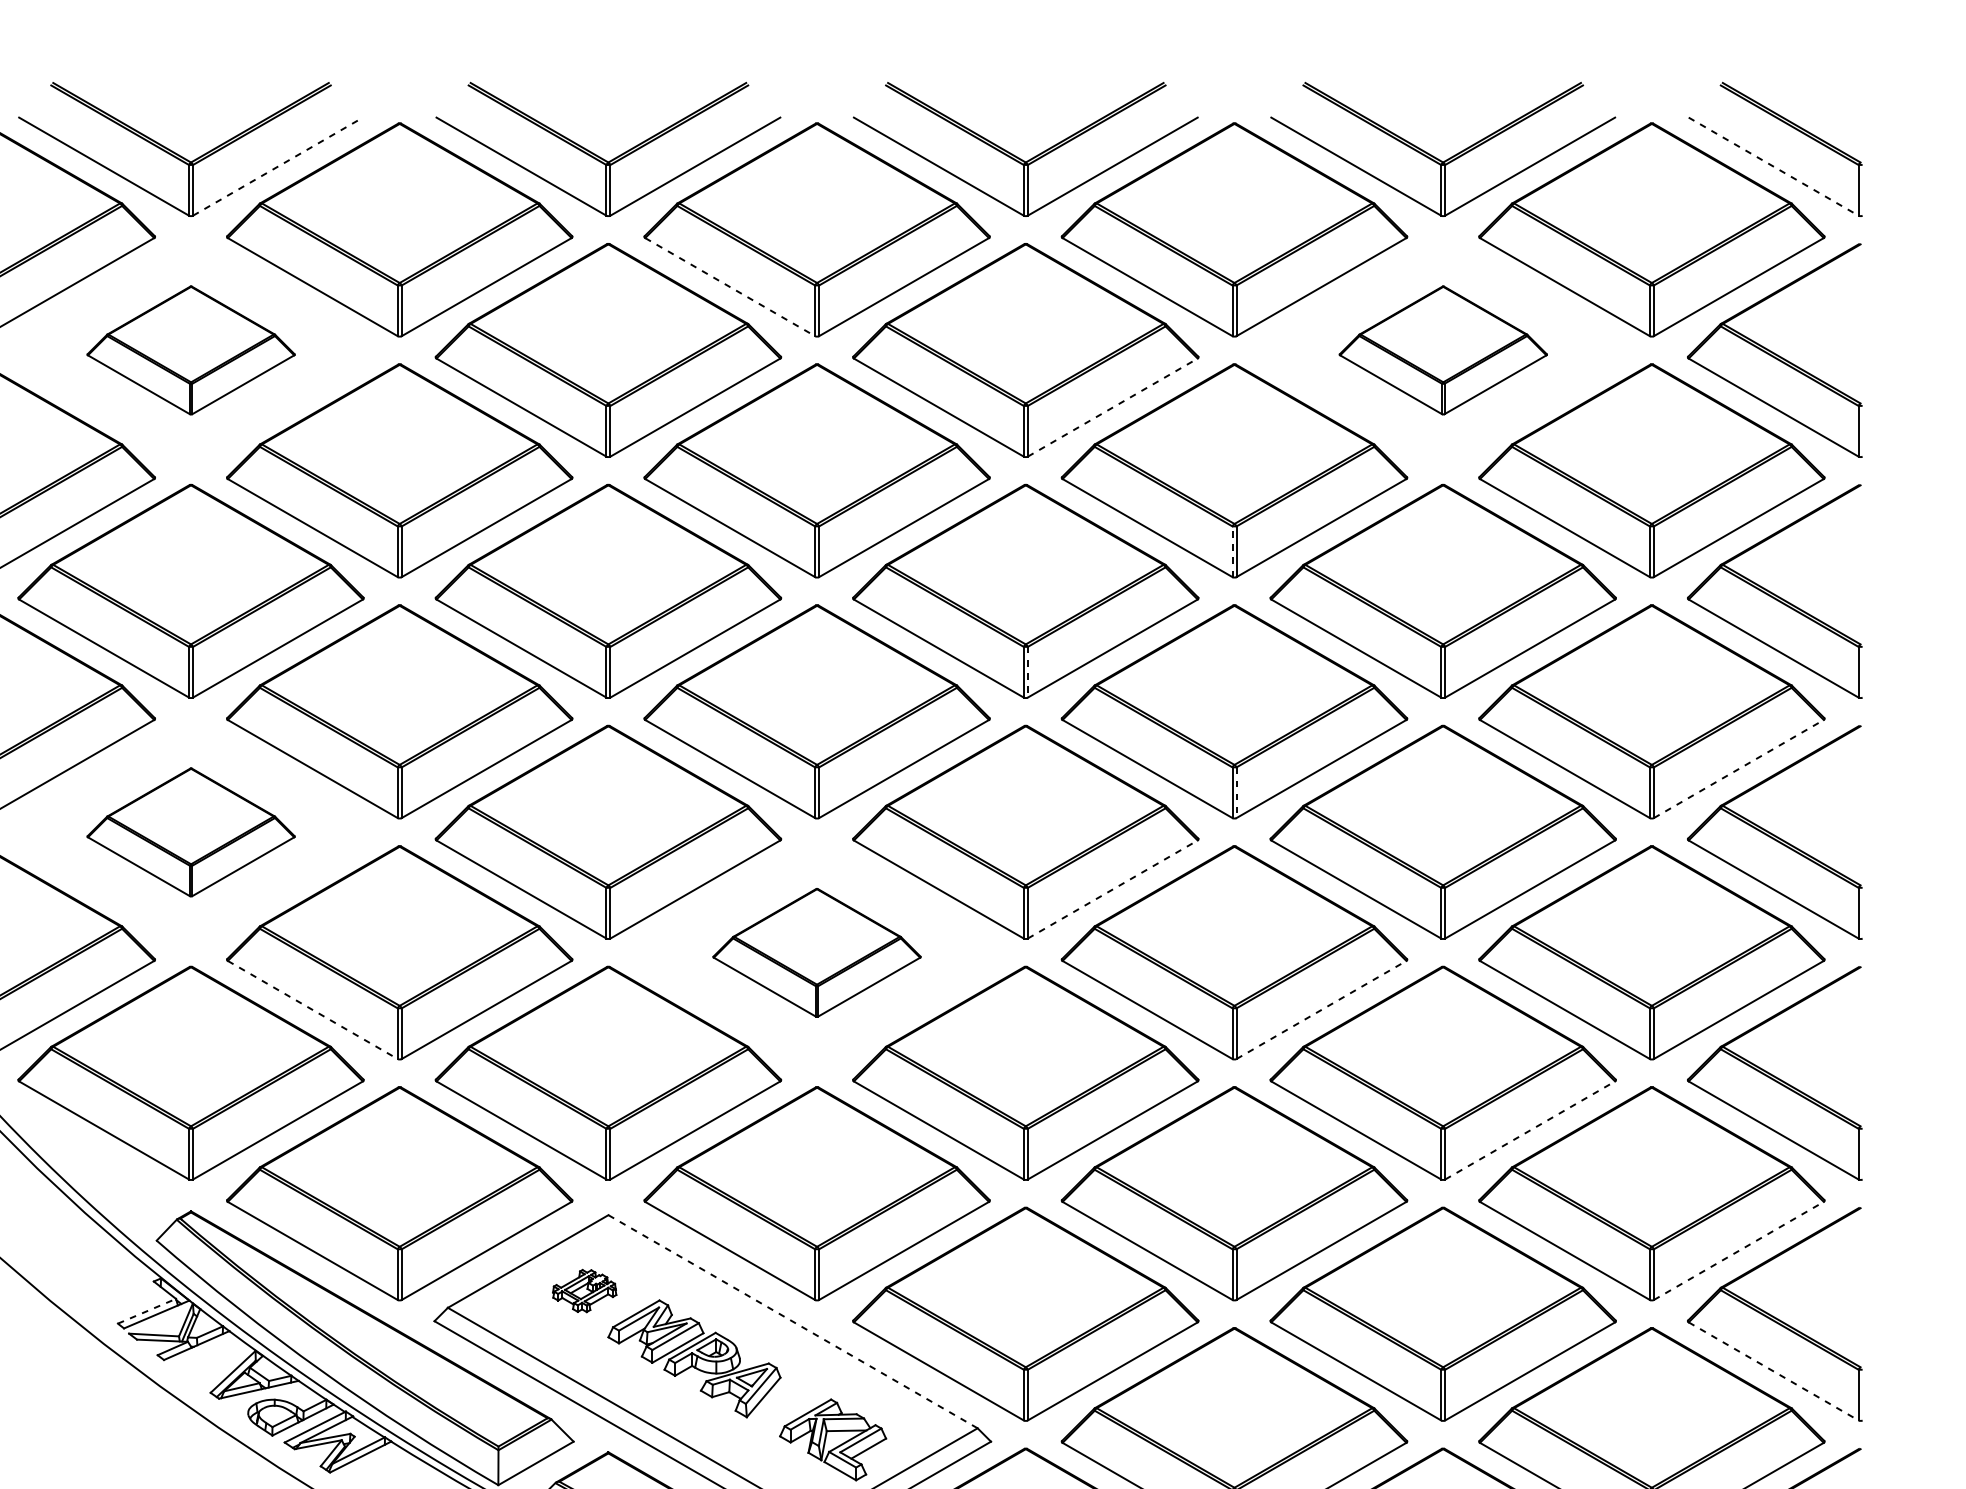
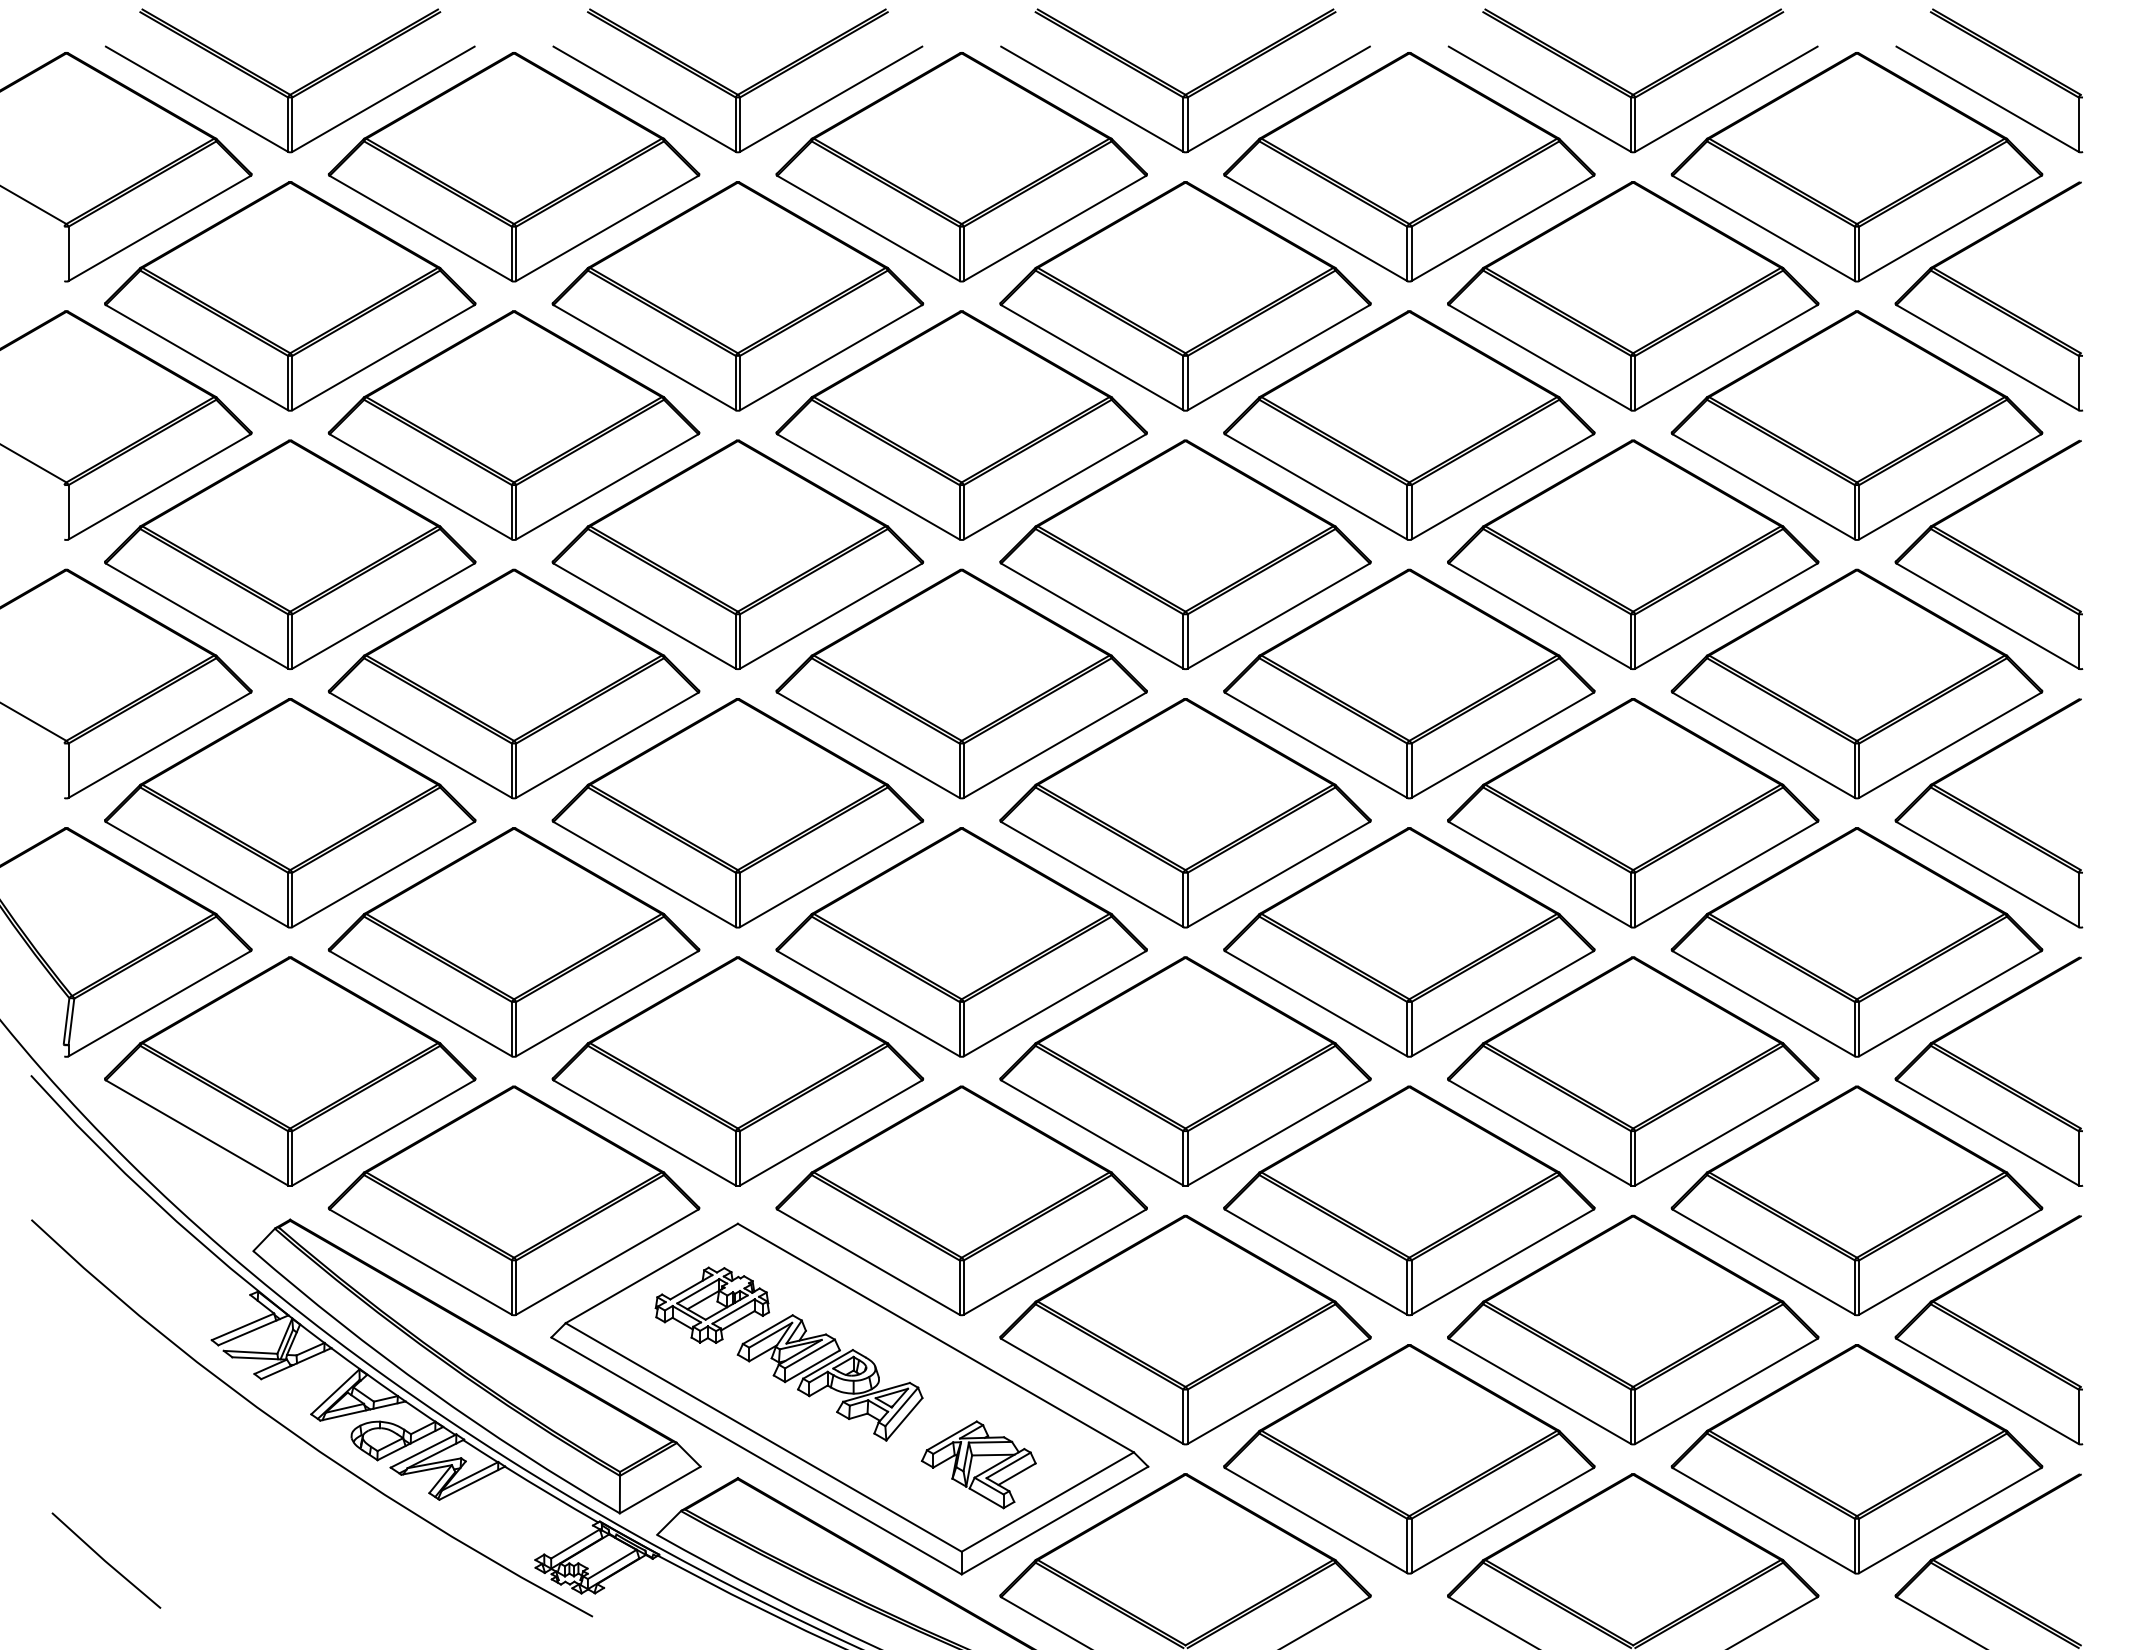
line: (277, 166) -> (383, 99), dashed -> solid
line: (1774, 166) -> (1988, 99), dashed -> solid
line: (730, 287) -> (868, 228), dashed -> solid
part: (191, 350) -> (290, 296), size x1.67
part: (1443, 350) -> (1633, 296), size x1.67
line: (1113, 407) -> (1279, 357), dashed -> solid
line: (1232, 551) -> (1407, 511), dashed -> solid
line: (1027, 673) -> (1187, 642), dashed -> solid
line: (1739, 769) -> (1950, 745), dashed -> solid
line: (1236, 793) -> (1411, 771), dashed -> solid
part: (191, 832) -> (290, 813), size x1.67
line: (1113, 889) -> (1279, 874), dashed -> solid
part: (816, 952) -> (961, 942), size x1.67
line: (313, 1009) -> (421, 1003), dashed -> solid
line: (1322, 1009) -> (1503, 1003), dashed -> solid
line: (1530, 1130) -> (1726, 1132), dashed -> solid
line: (1739, 1250) -> (1950, 1261), dashed -> solid
part: (584, 1290) -> (712, 1304), size x1.67
line: (147, 1310) -> (243, 1326), dashed -> solid
line: (792, 1322) -> (935, 1338), dashed -> solid
line: (1774, 1371) -> (1988, 1391), dashed -> solid

